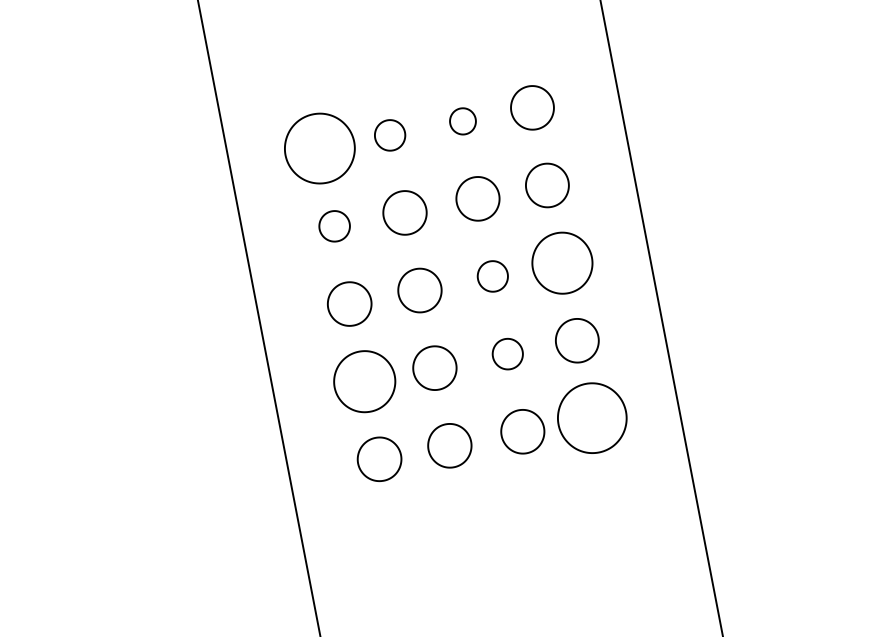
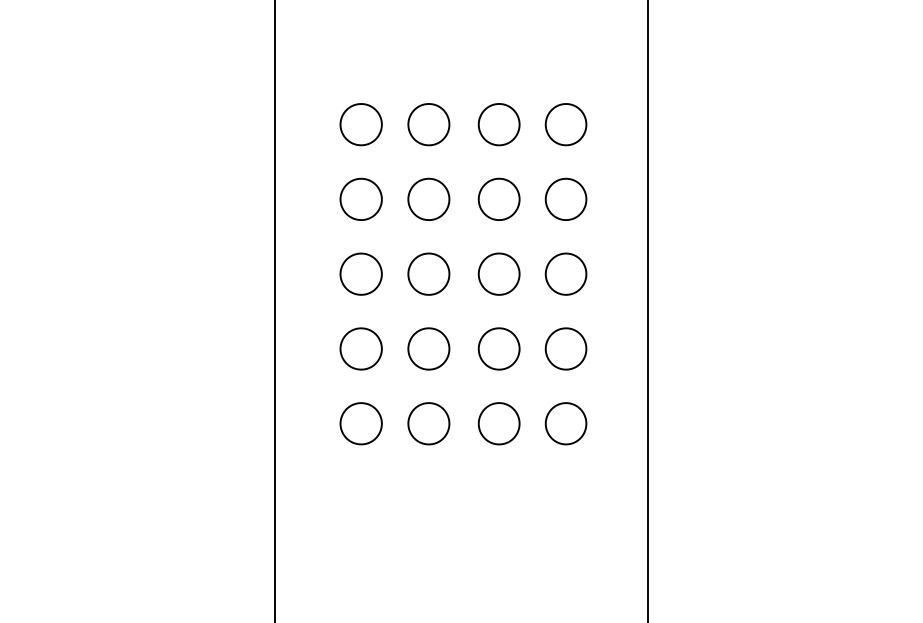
part: (462, 121) -> (498, 124), size x1.67
part: (389, 135) -> (428, 124), size x1.43
part: (319, 148) -> (360, 124), size x0.62
part: (333, 225) -> (360, 198), size x1.43
part: (561, 262) -> (565, 273), size x0.71
part: (492, 275) -> (498, 273), size x1.43
part: (507, 353) -> (498, 348), size x1.43
part: (363, 381) -> (360, 348), size x0.71
part: (591, 418) -> (565, 423), size x0.62

